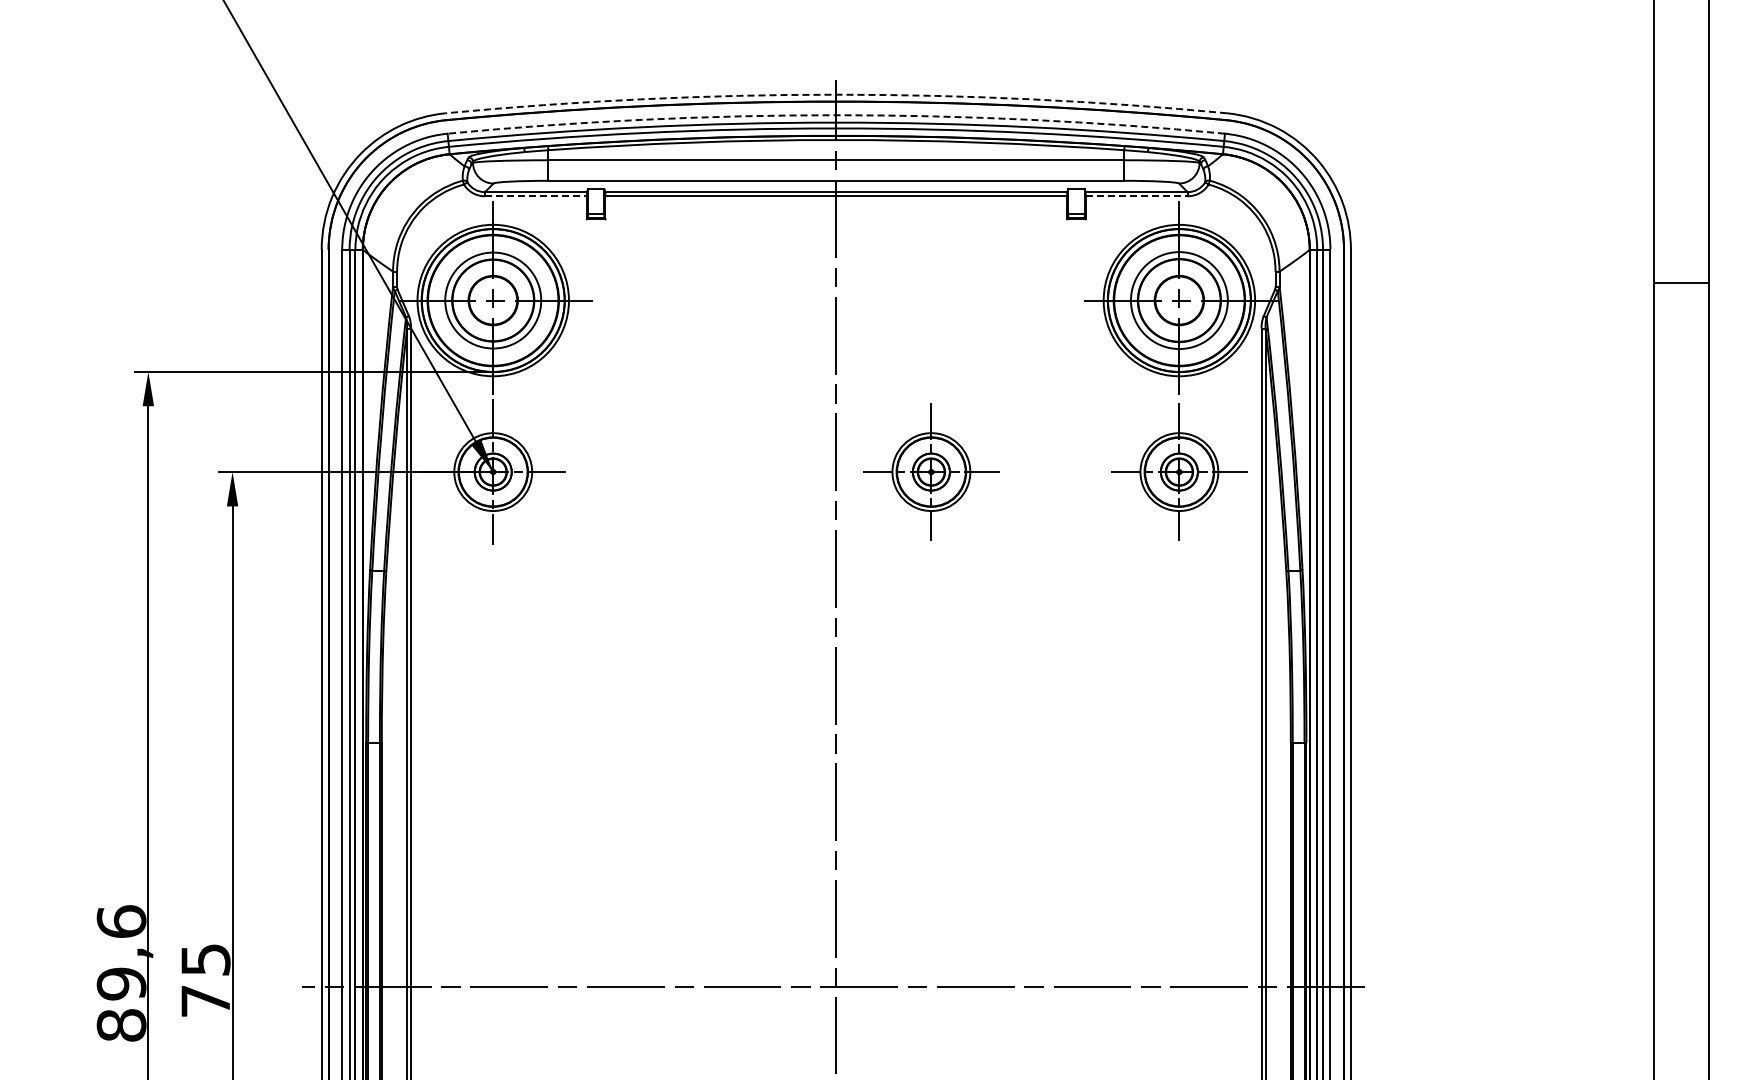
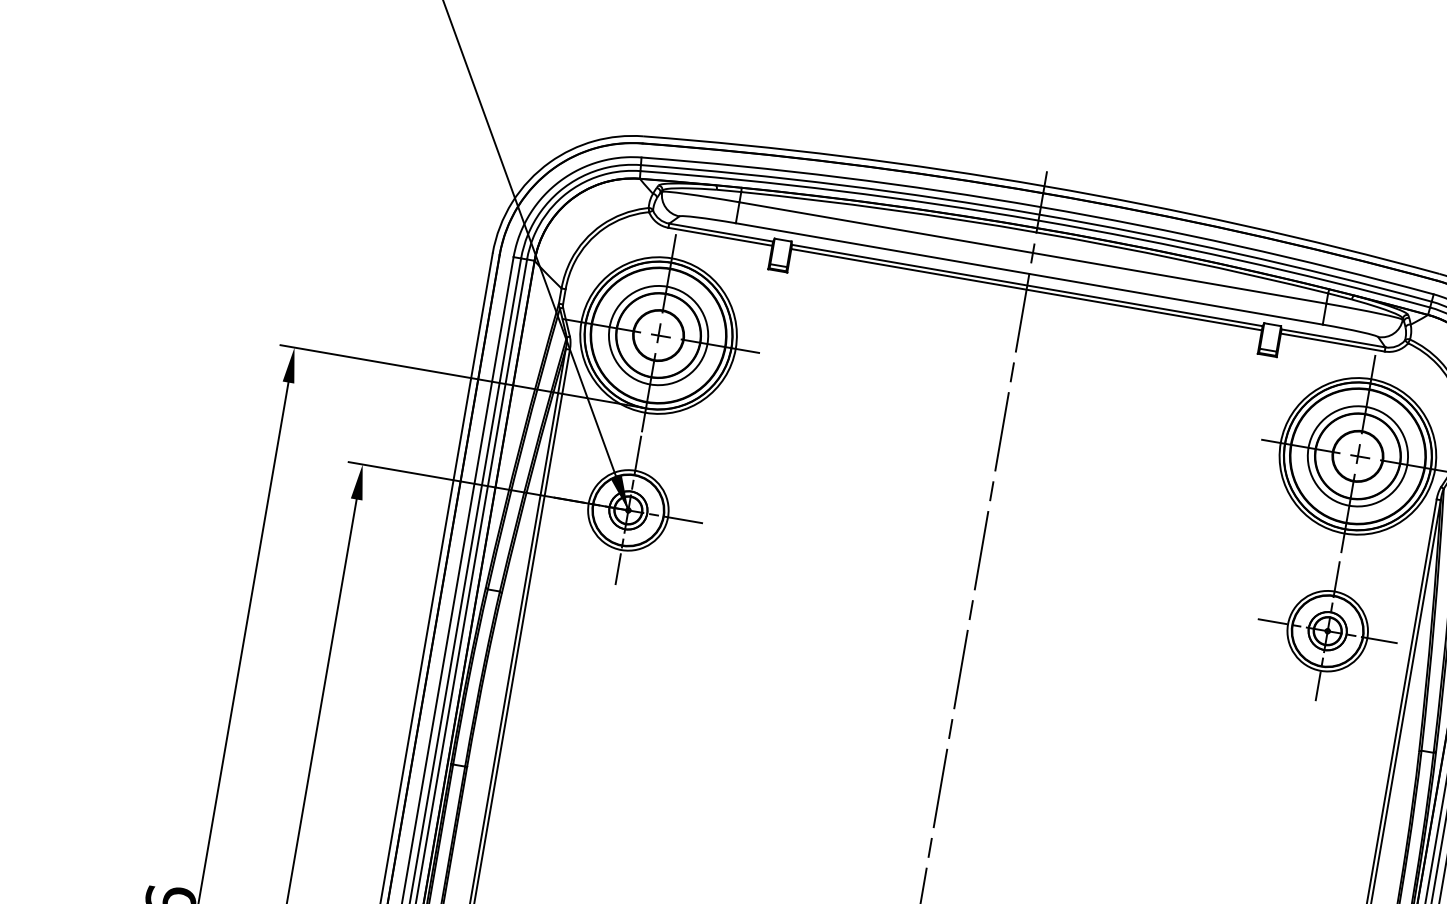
arc: (836, 94) -> (1044, 185), dashed -> solid
arc: (836, 115) -> (1041, 207), dashed -> solid
line: (535, 196) -> (719, 236), dashed -> solid
line: (1136, 196) -> (1332, 342), dashed -> solid
part: (931, 471) -> (1075, 586), removed

